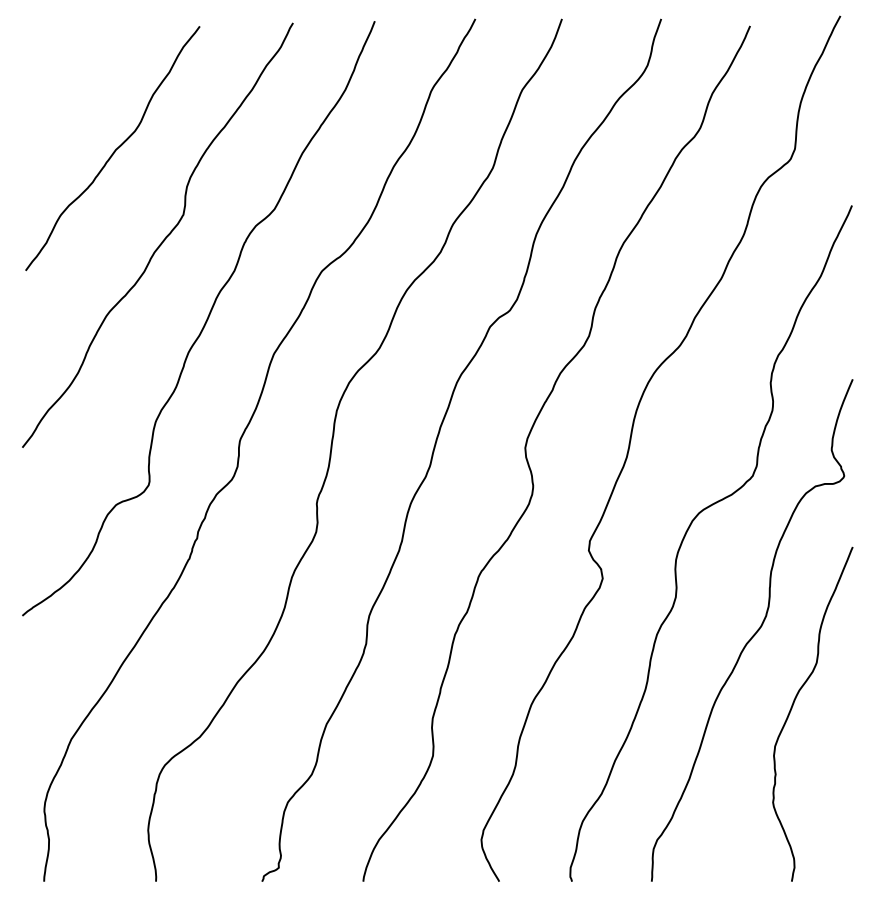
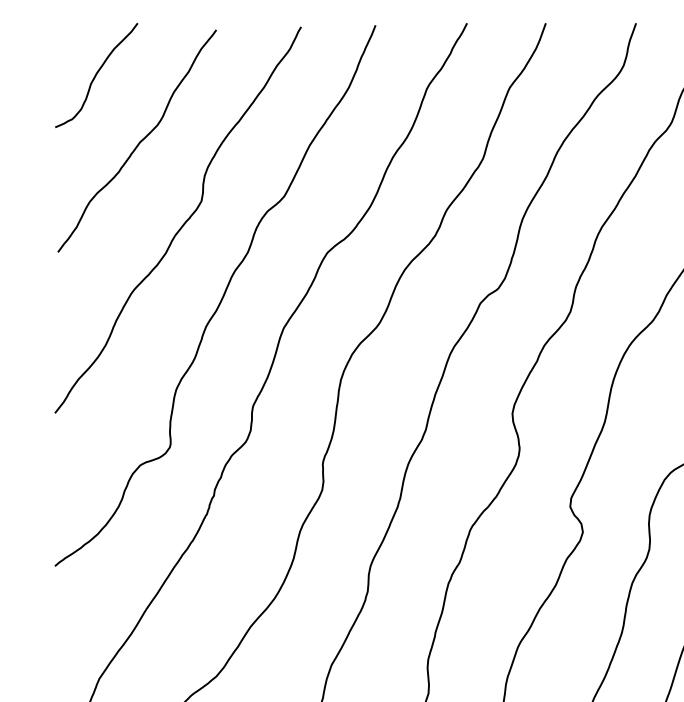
curve: (67, 76) -> (95, 75), added

